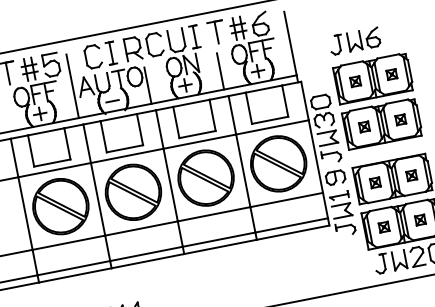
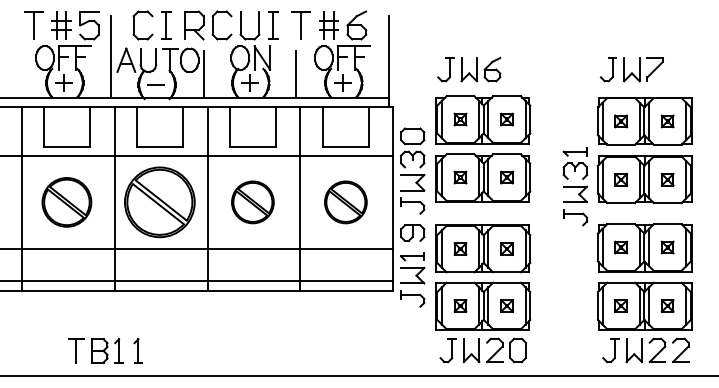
part: (278, 164) -> (345, 202), size x0.6
part: (205, 178) -> (252, 202), size x0.6
part: (60, 206) -> (66, 202), size x0.7

